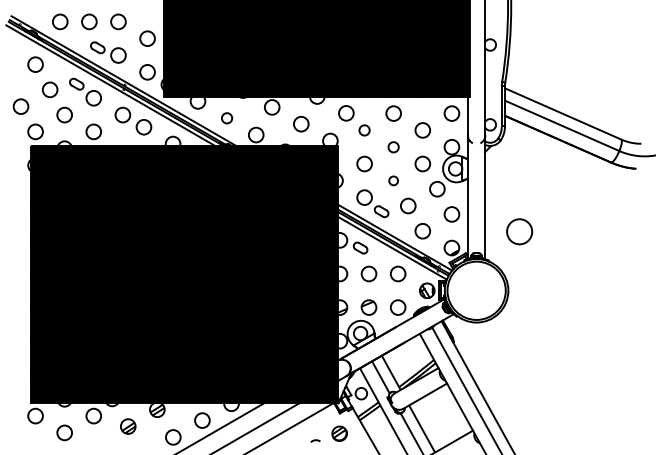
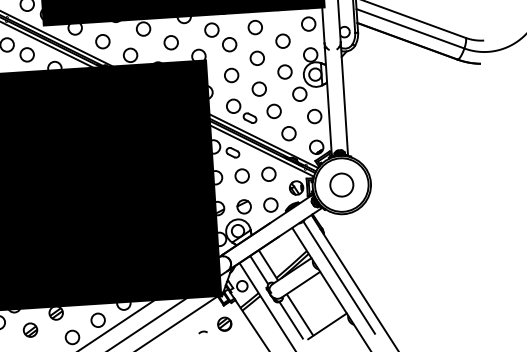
circle: (226, 118) -> (102, 41), size x1.43
circle: (364, 130) -> (229, 44), size x1.43
circle: (393, 147) -> (257, 58), size x1.43
circle: (393, 180) -> (259, 88), size x1.67
circle: (519, 231) -> (341, 184), moved

